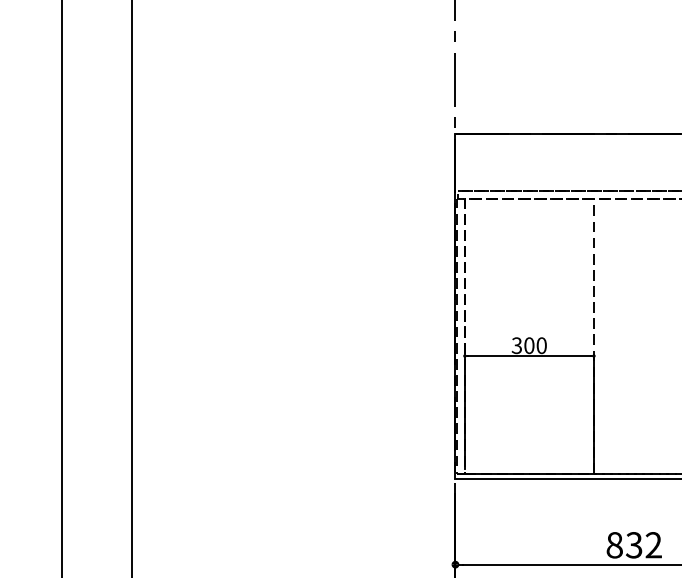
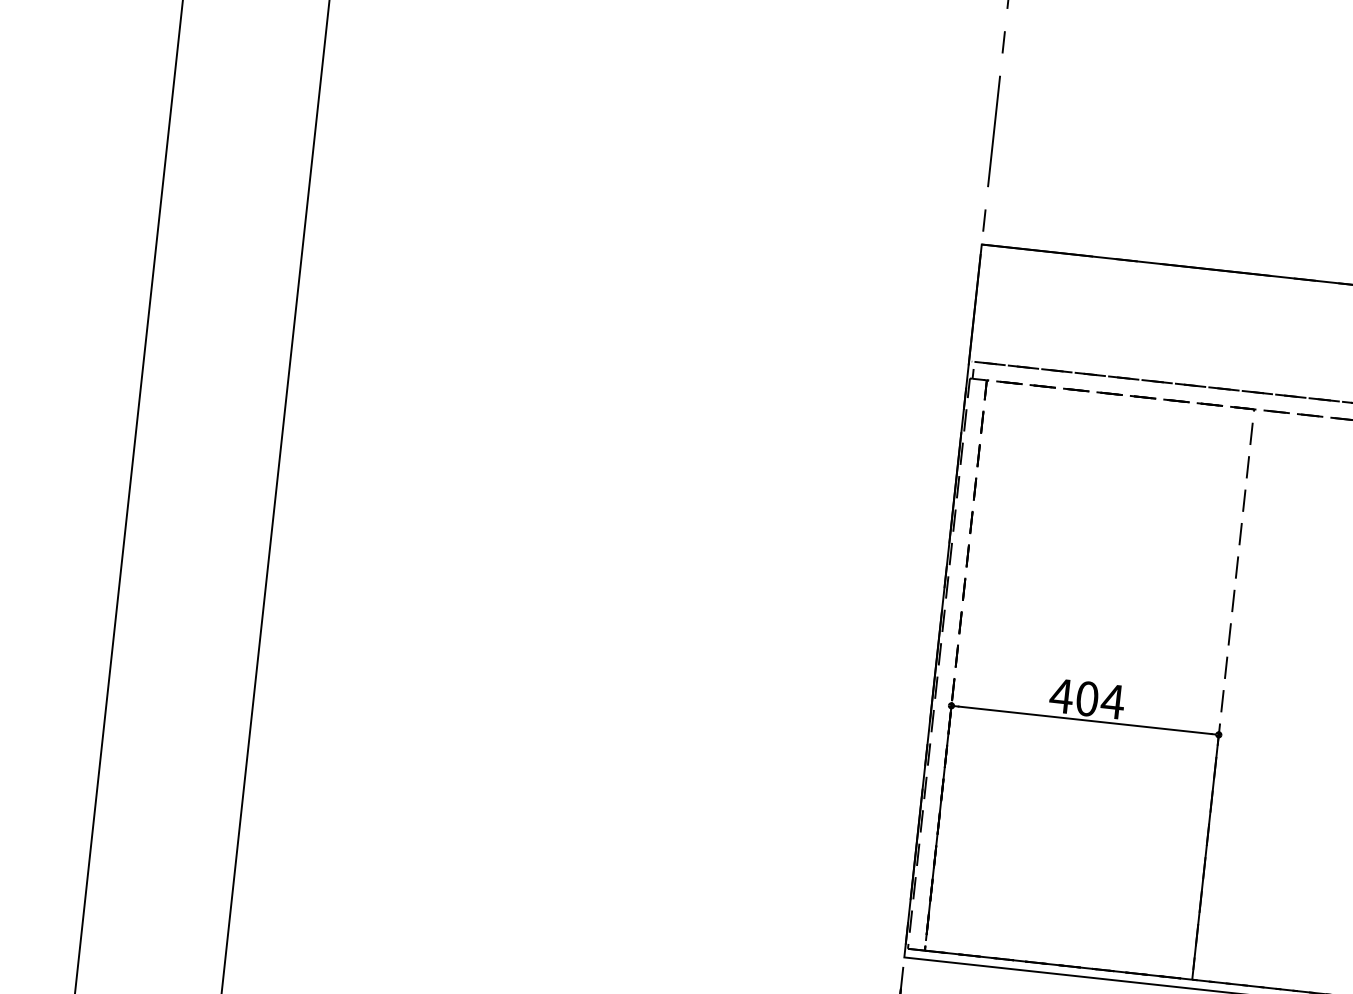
text: (529, 345) -> (1087, 698), 300 -> 404

